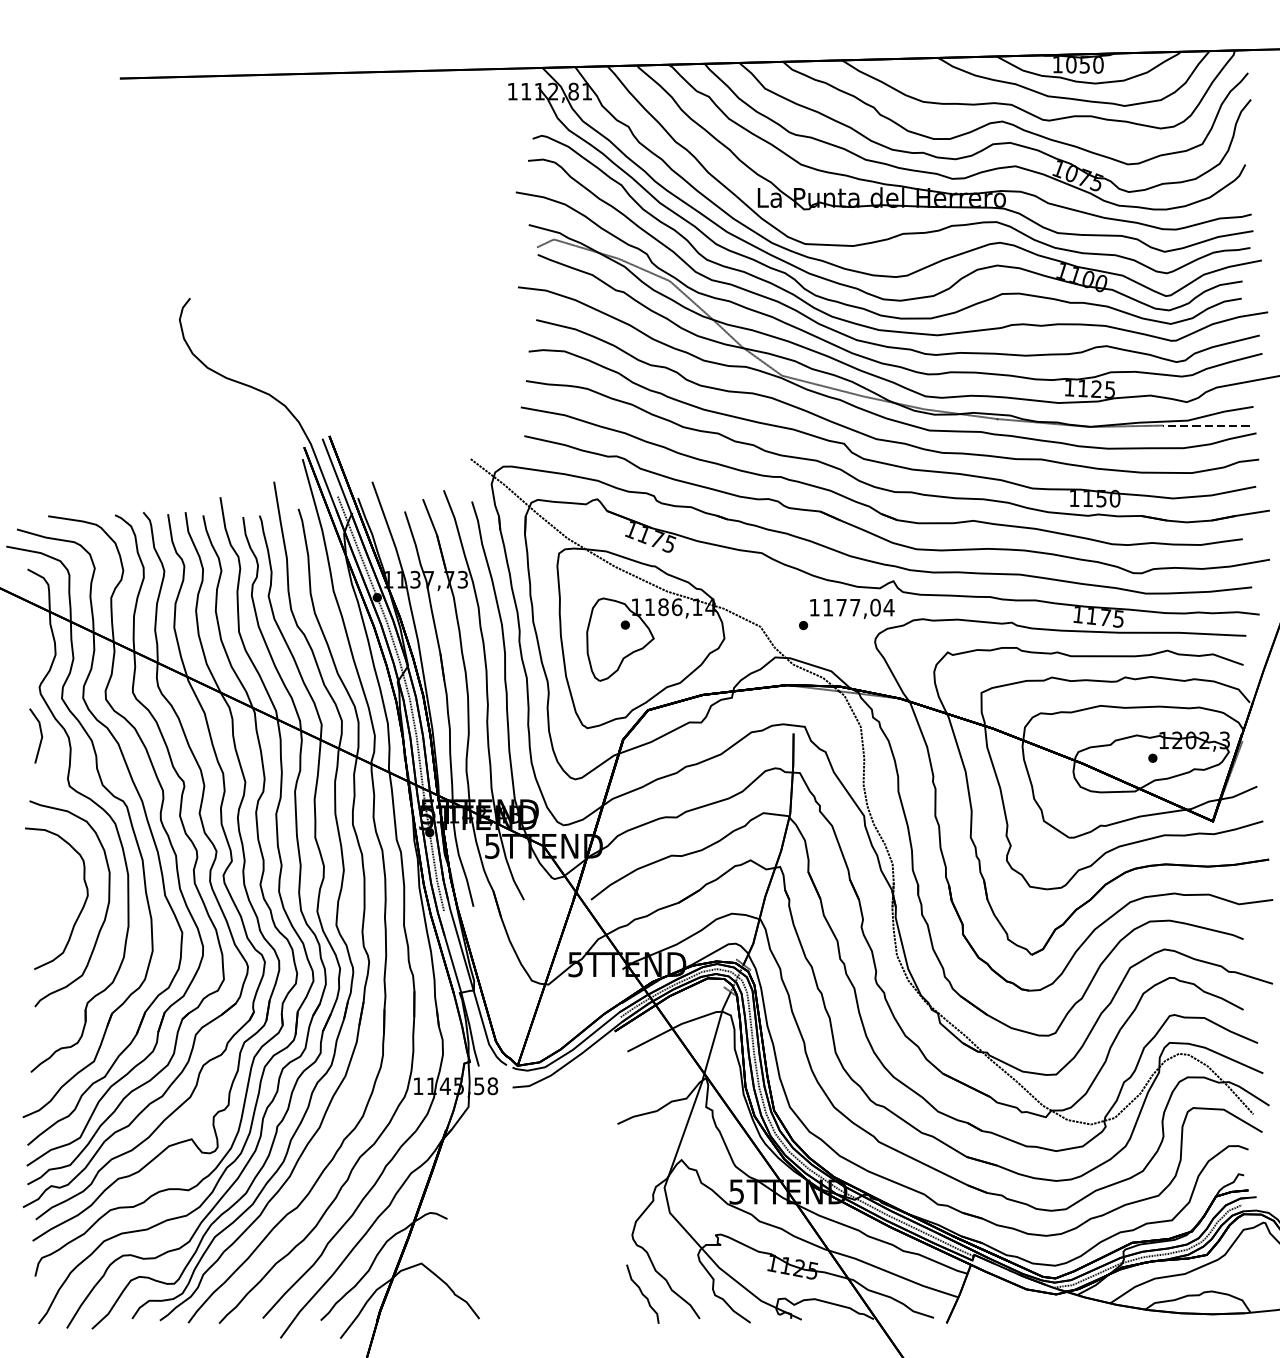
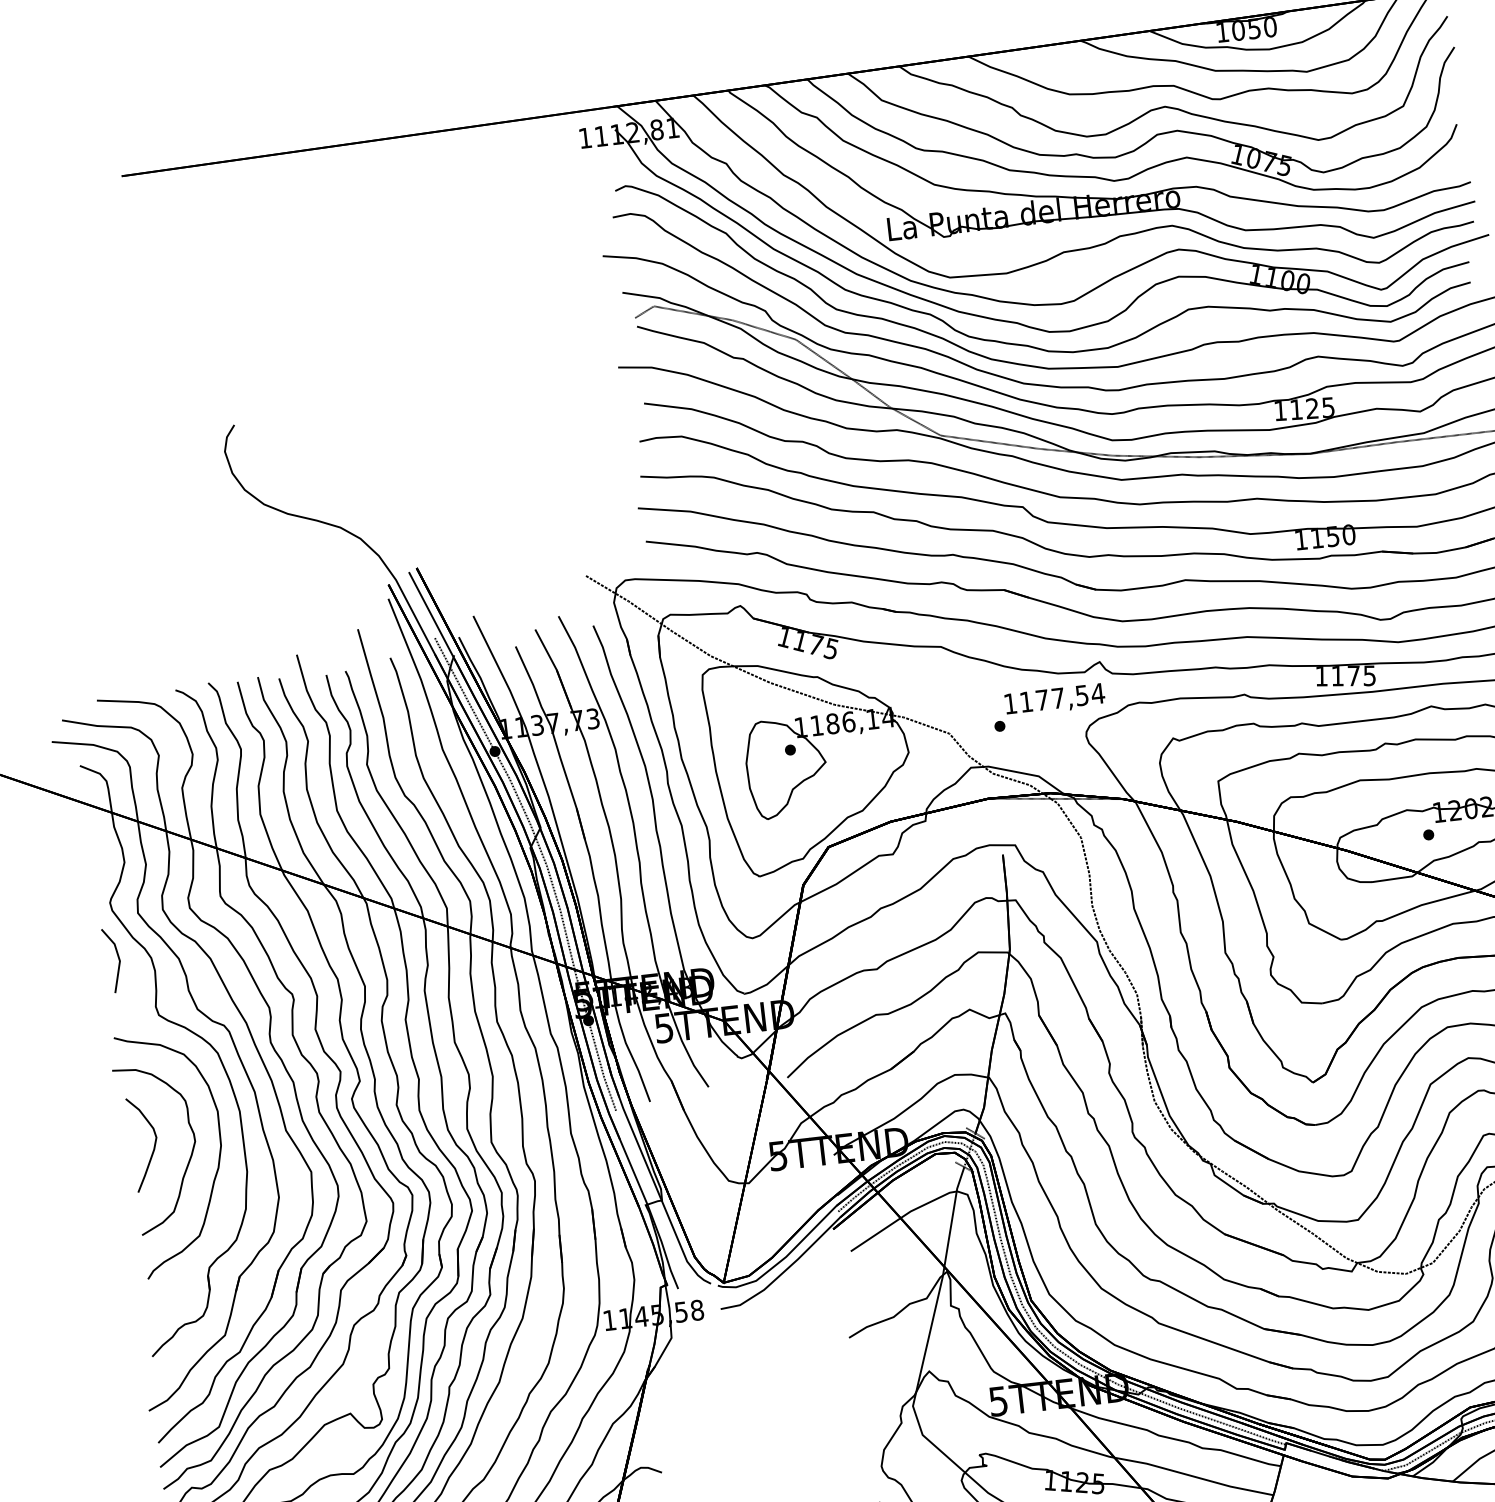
text: (875, 607) -> (1082, 695), 1177,04 -> 1177,54
part: (52, 895) -> (153, 1145), added

